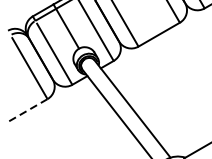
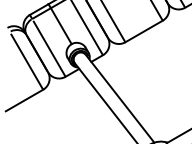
line: (26, 111) -> (24, 100), dashed -> solid

